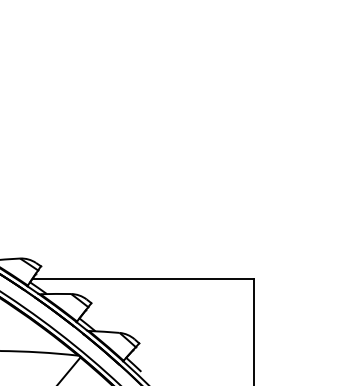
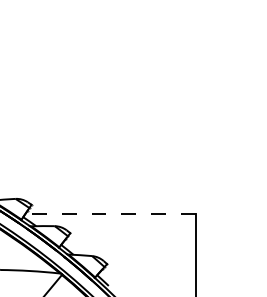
line: (142, 278) -> (109, 214), solid -> dashed

